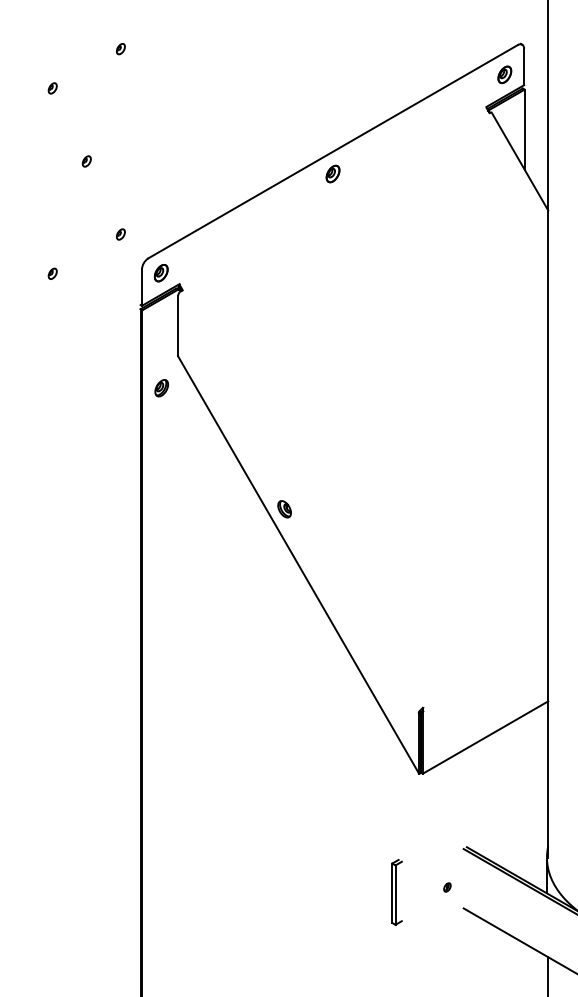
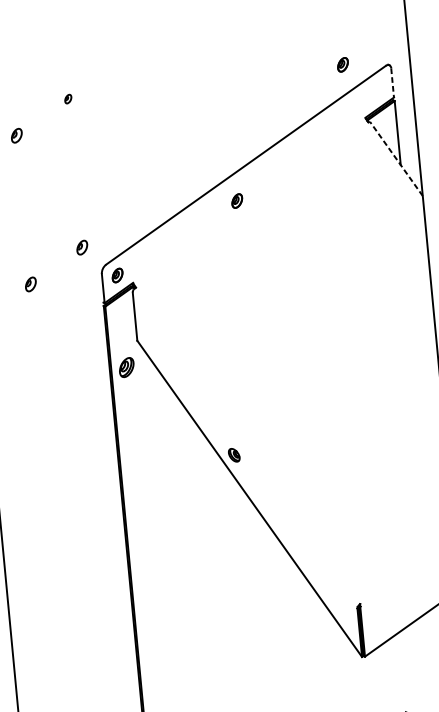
line: (524, 67) -> (392, 83), solid -> dashed
part: (504, 74) -> (342, 64), moved
part: (52, 88) -> (16, 135), size x1.6
part: (86, 161) -> (49, 191), removed
line: (519, 161) -> (396, 158), solid -> dashed
part: (332, 173) -> (236, 200), moved
part: (120, 234) -> (82, 247), size x1.6
part: (52, 273) -> (30, 284), size x1.6
part: (161, 388) -> (126, 367), size x1.4

